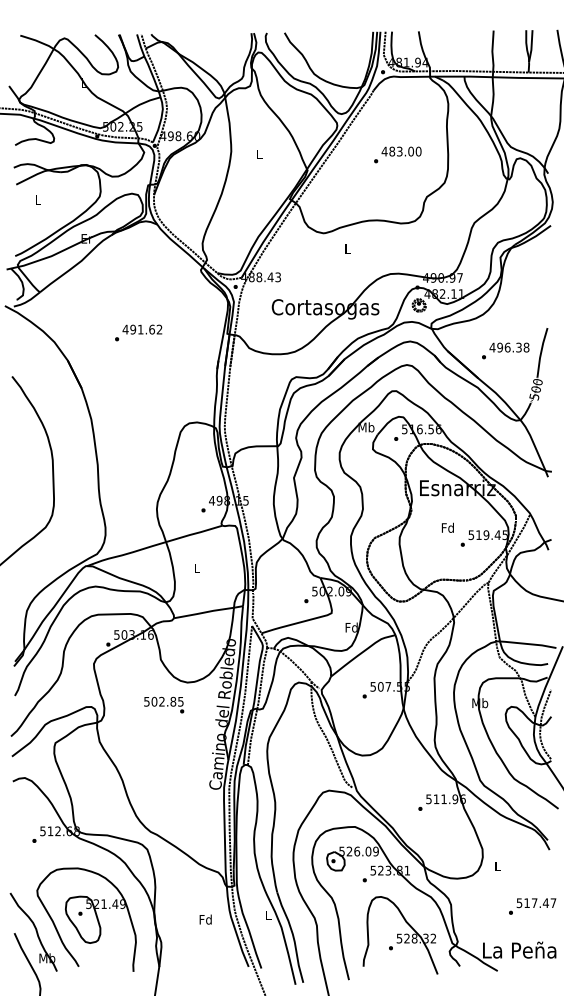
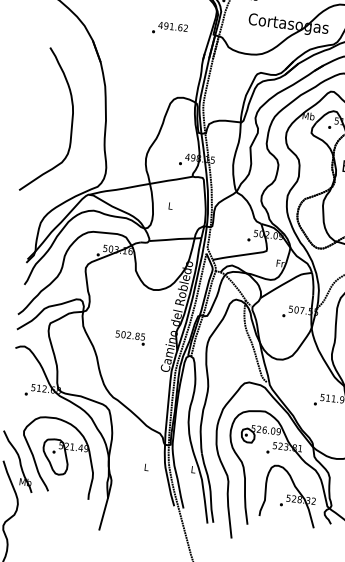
text: (138, 332) -> (170, 28), moved
text: (351, 627) -> (280, 263), Fd -> Fr
text: (164, 704) -> (130, 337), moved
text: (205, 919) -> (146, 467), Fd -> L

